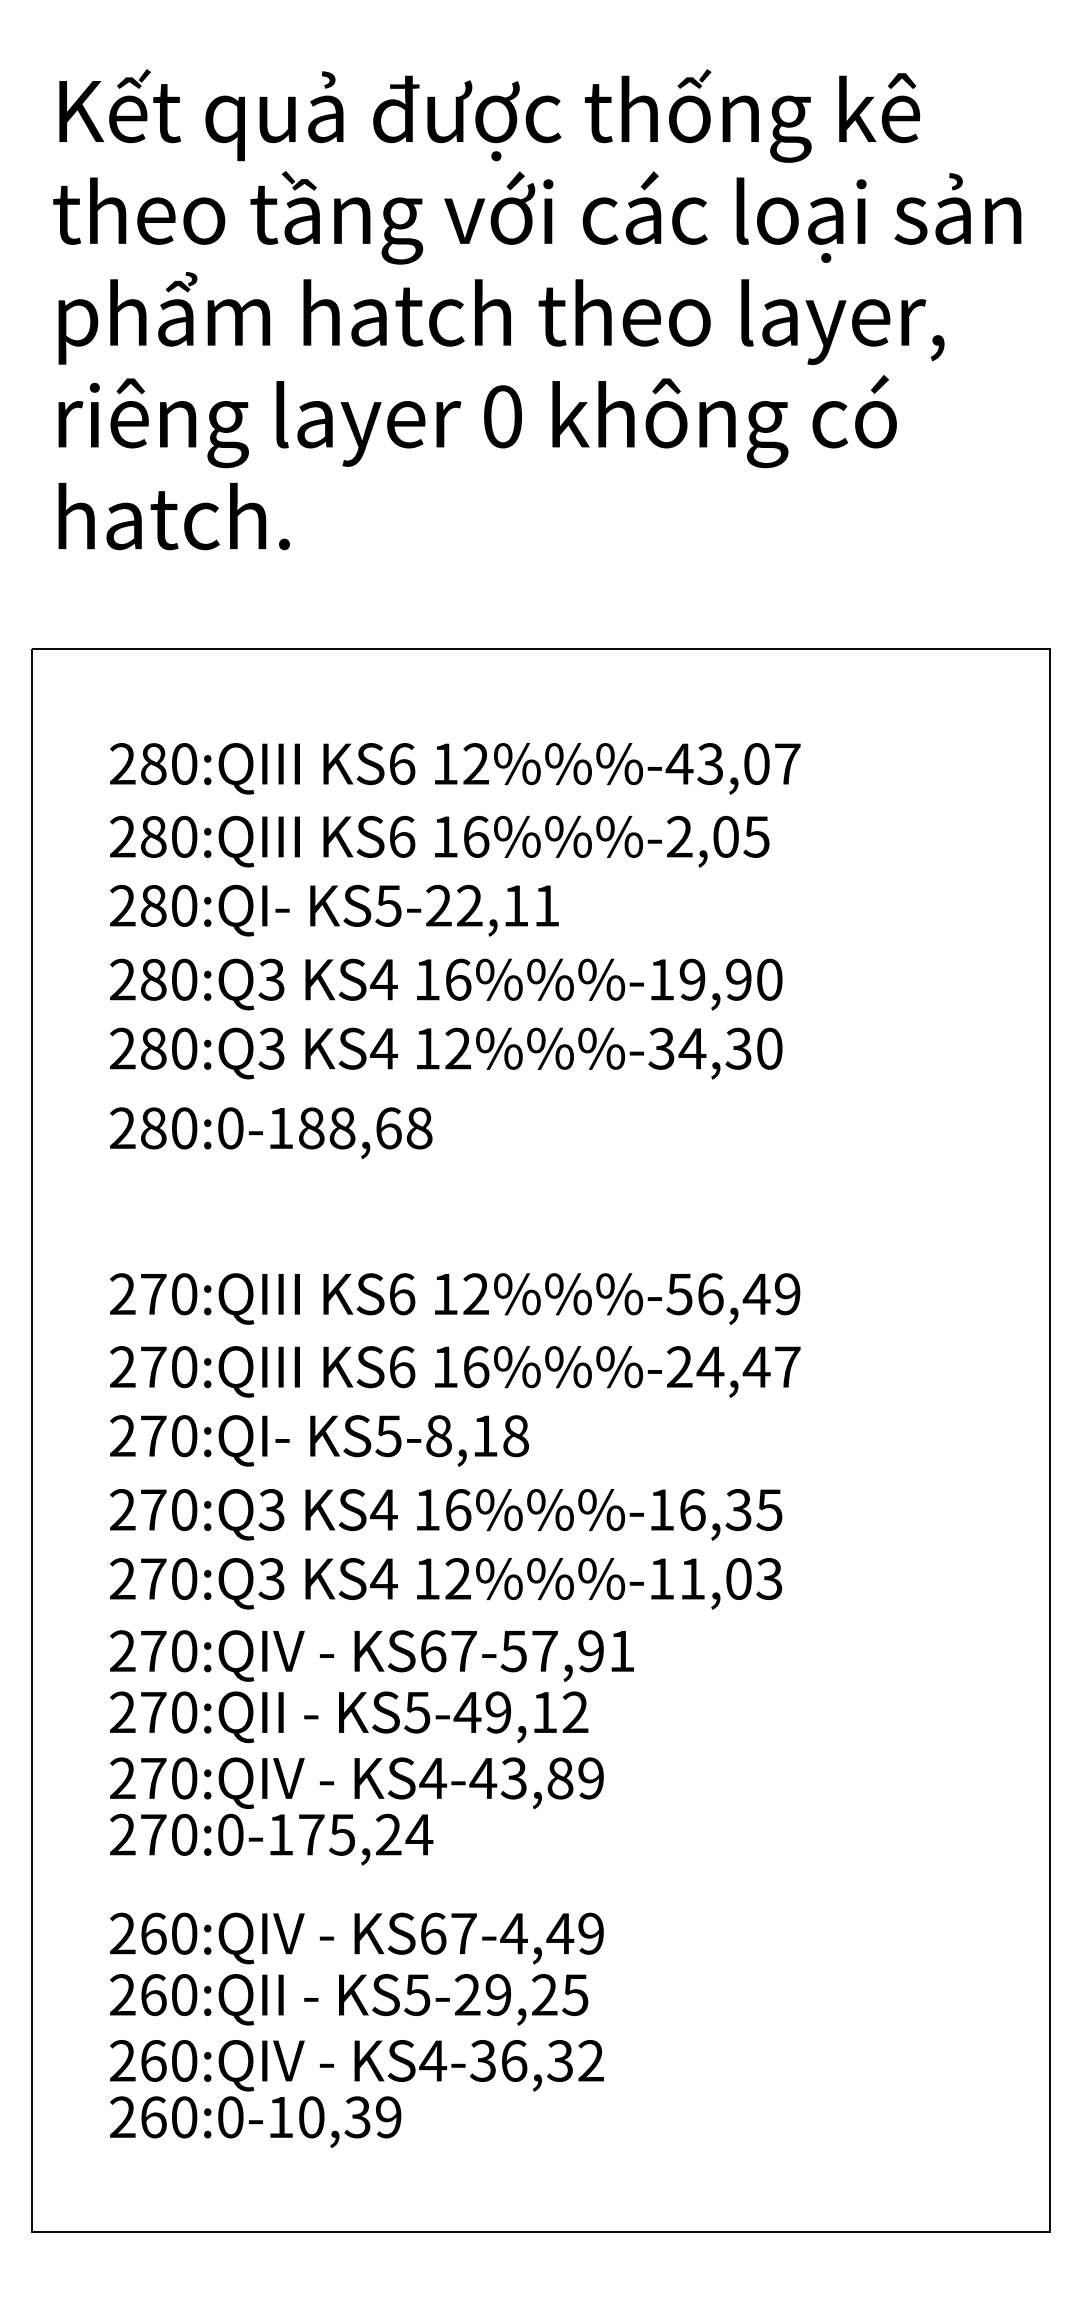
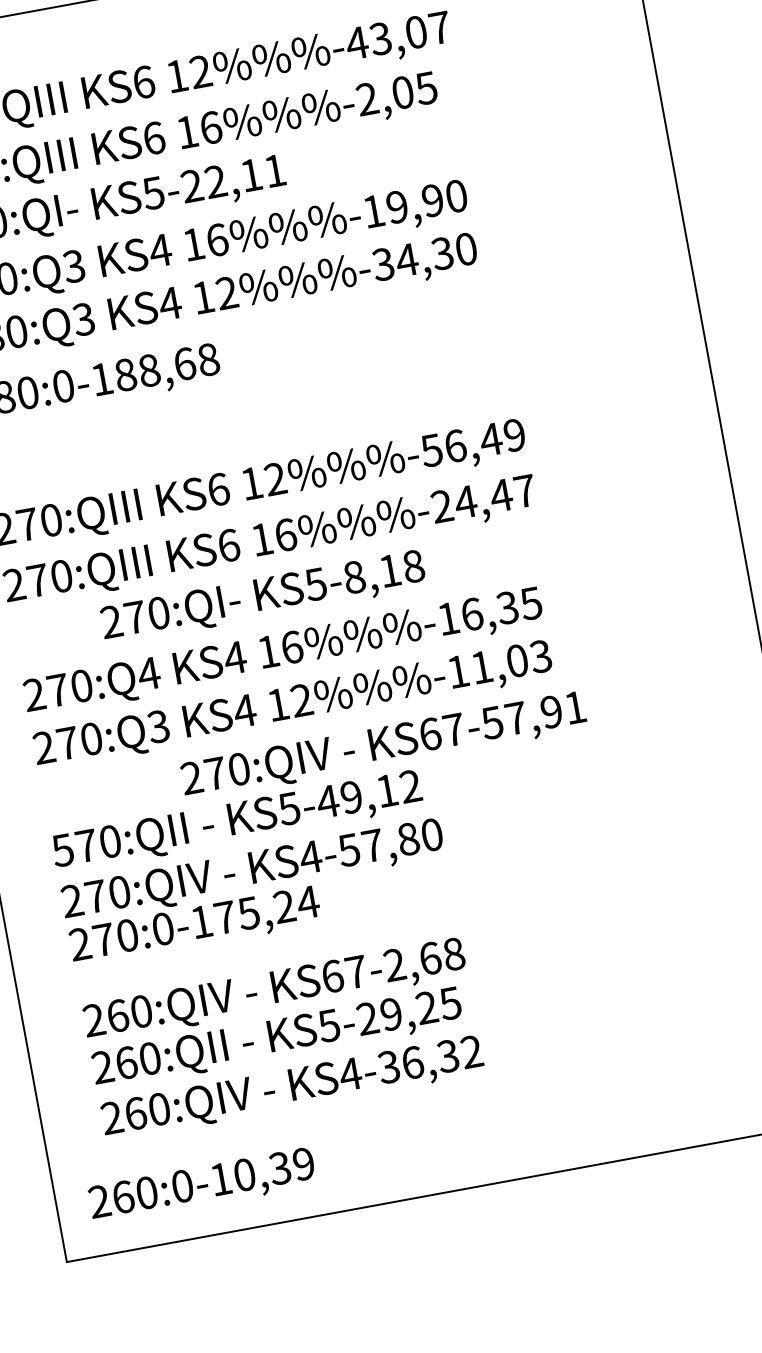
text: (319, 1440) -> (263, 597), moved
text: (271, 1510) -> (148, 674), 270:Q3 -> 270:Q4
text: (371, 1655) -> (383, 746), moved
text: (122, 1712) -> (62, 850), 270:QII -> 570:QII
text: (536, 1778) -> (390, 842), KS4-43,89 -> KS4-57,80
text: (552, 1933) -> (424, 959), KS67-4,49 -> KS67-2,68
text: (255, 2121) -> (202, 1186), moved

